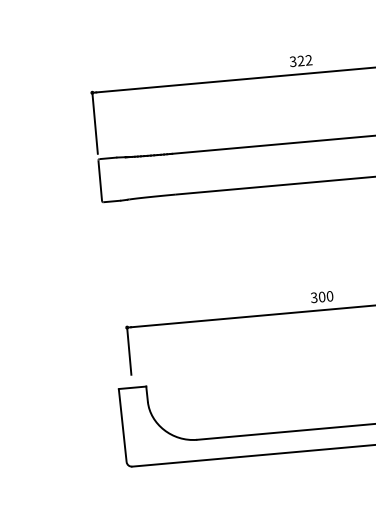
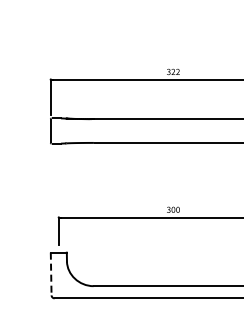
line: (123, 426) -> (51, 274), solid -> dashed

